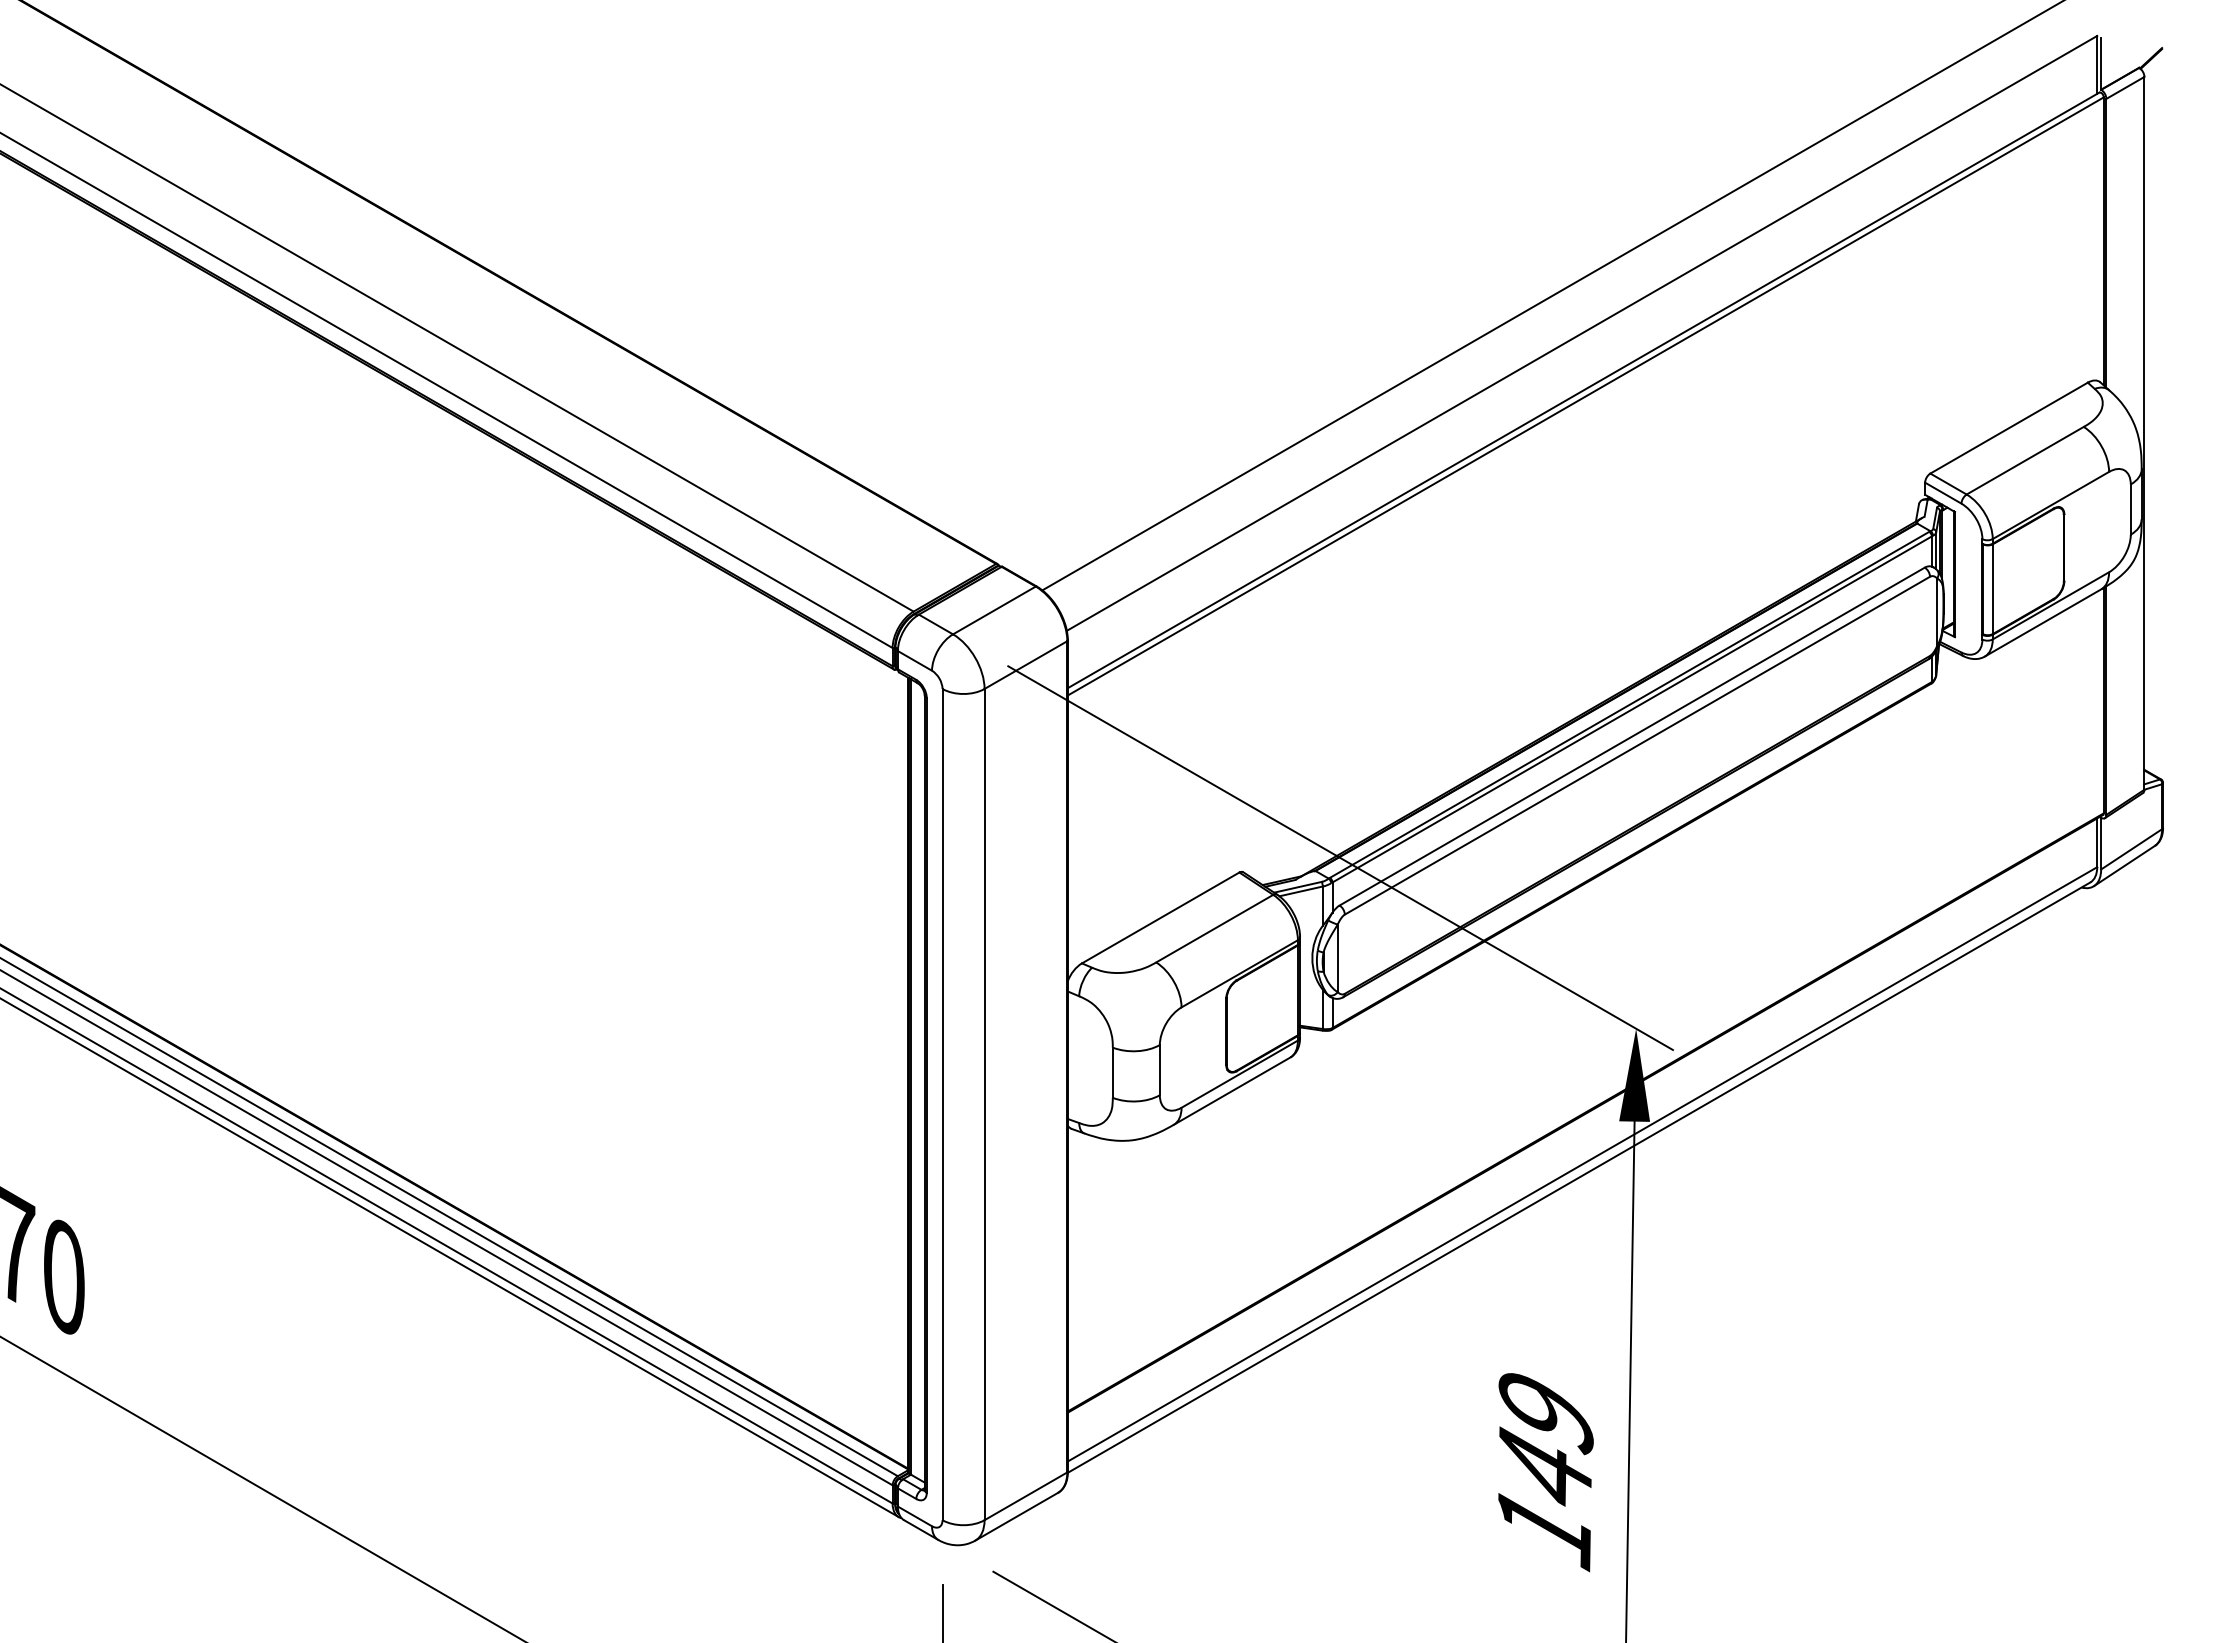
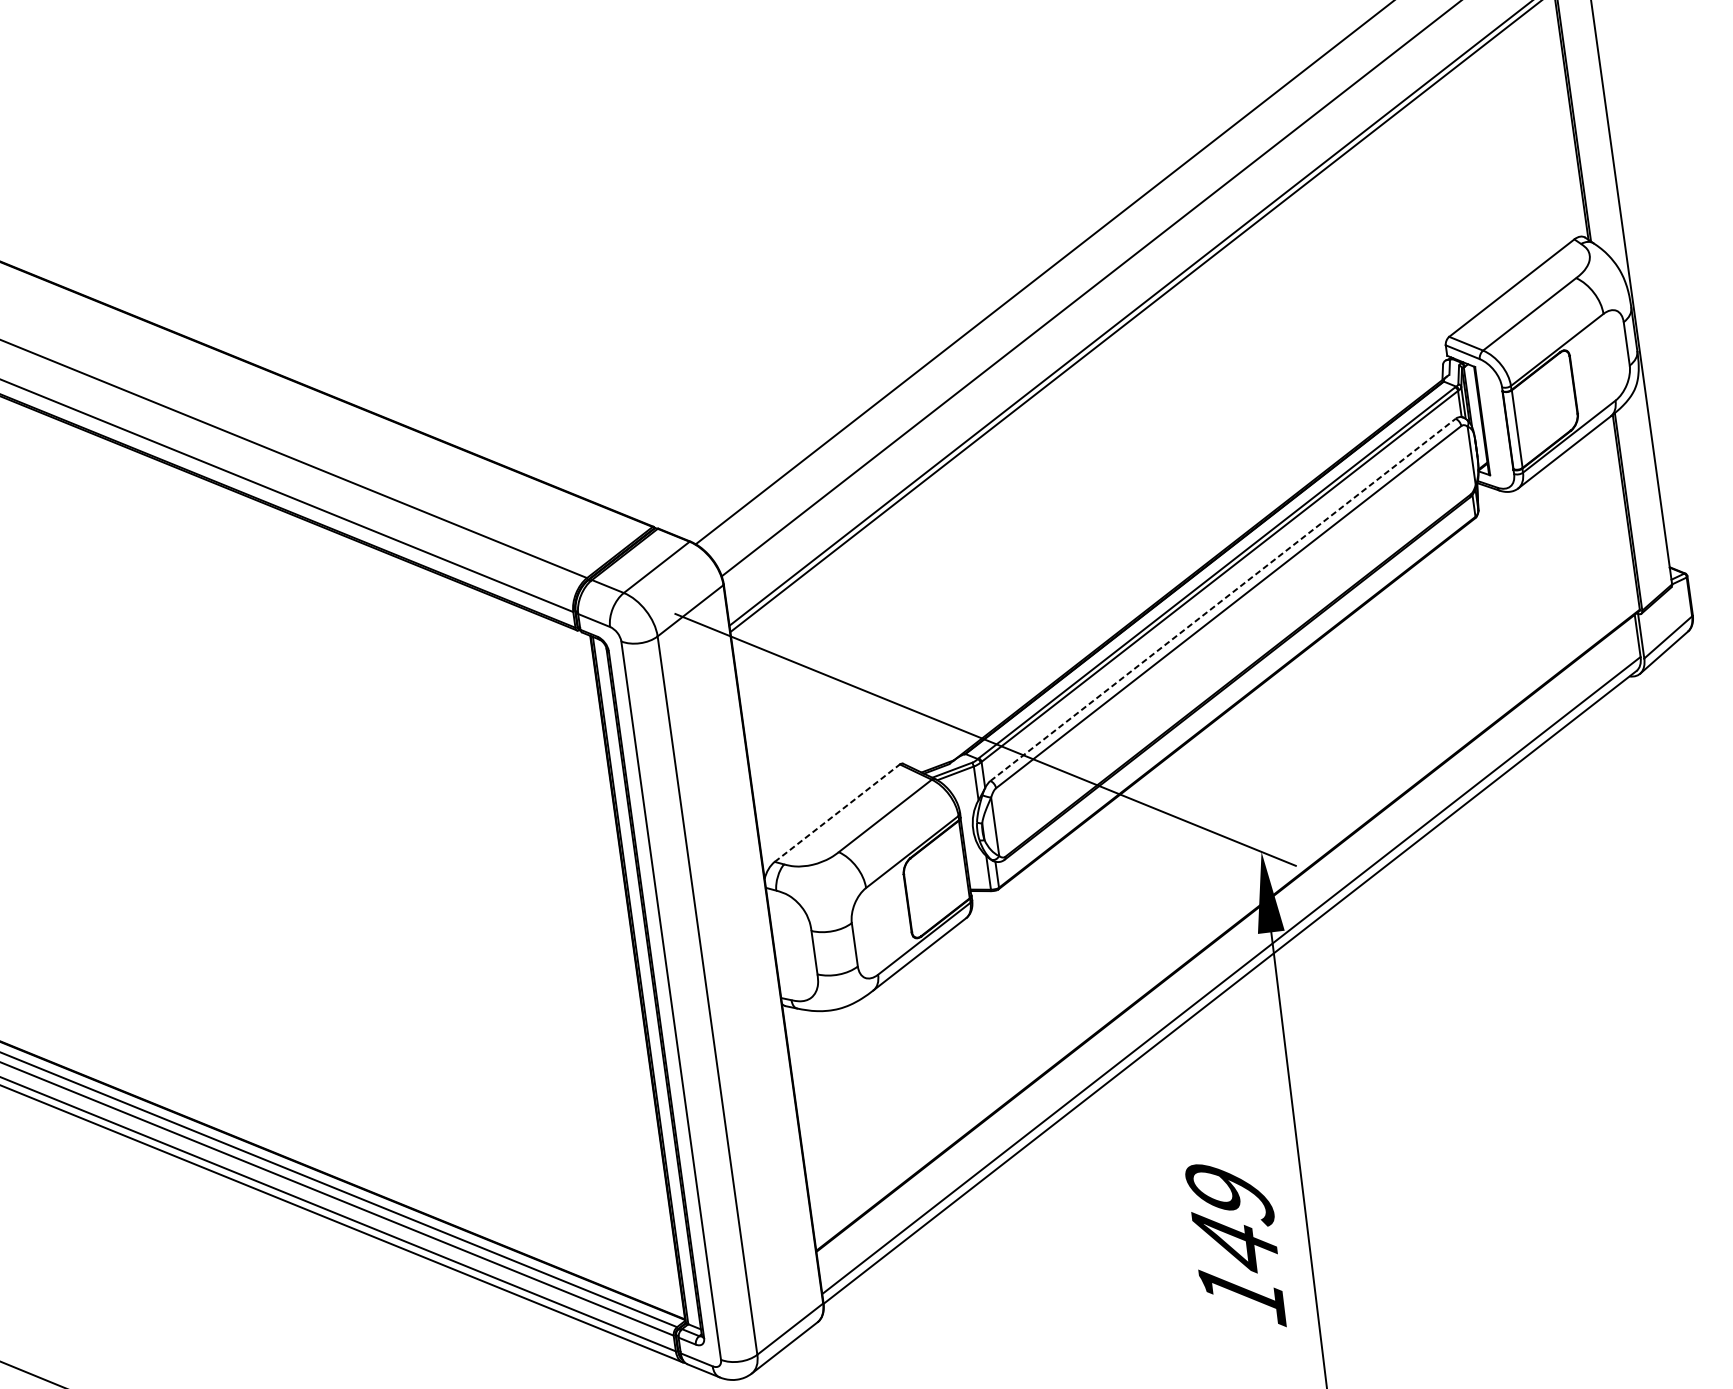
line: (1632, 736) -> (1223, 599), solid -> dashed
line: (1160, 917) -> (837, 812), solid -> dashed

